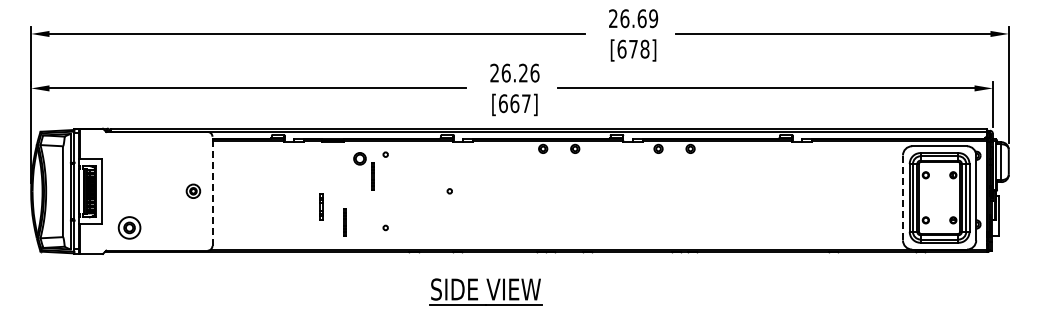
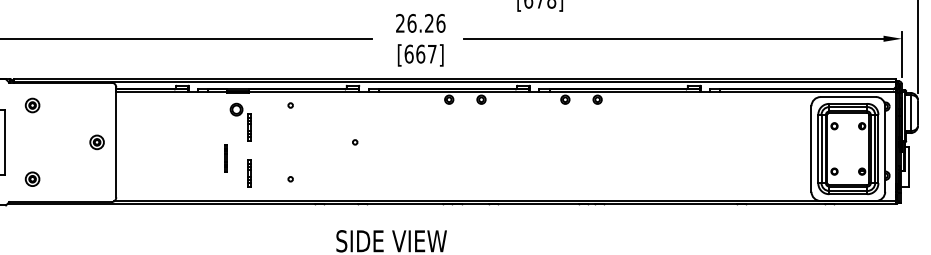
part: (128, 154) -> (31, 105), added
part: (362, 165) -> (239, 116), moved
line: (212, 191) -> (116, 142), dashed -> solid
line: (903, 197) -> (811, 148), dashed -> solid
part: (128, 227) -> (31, 178), size x0.62

